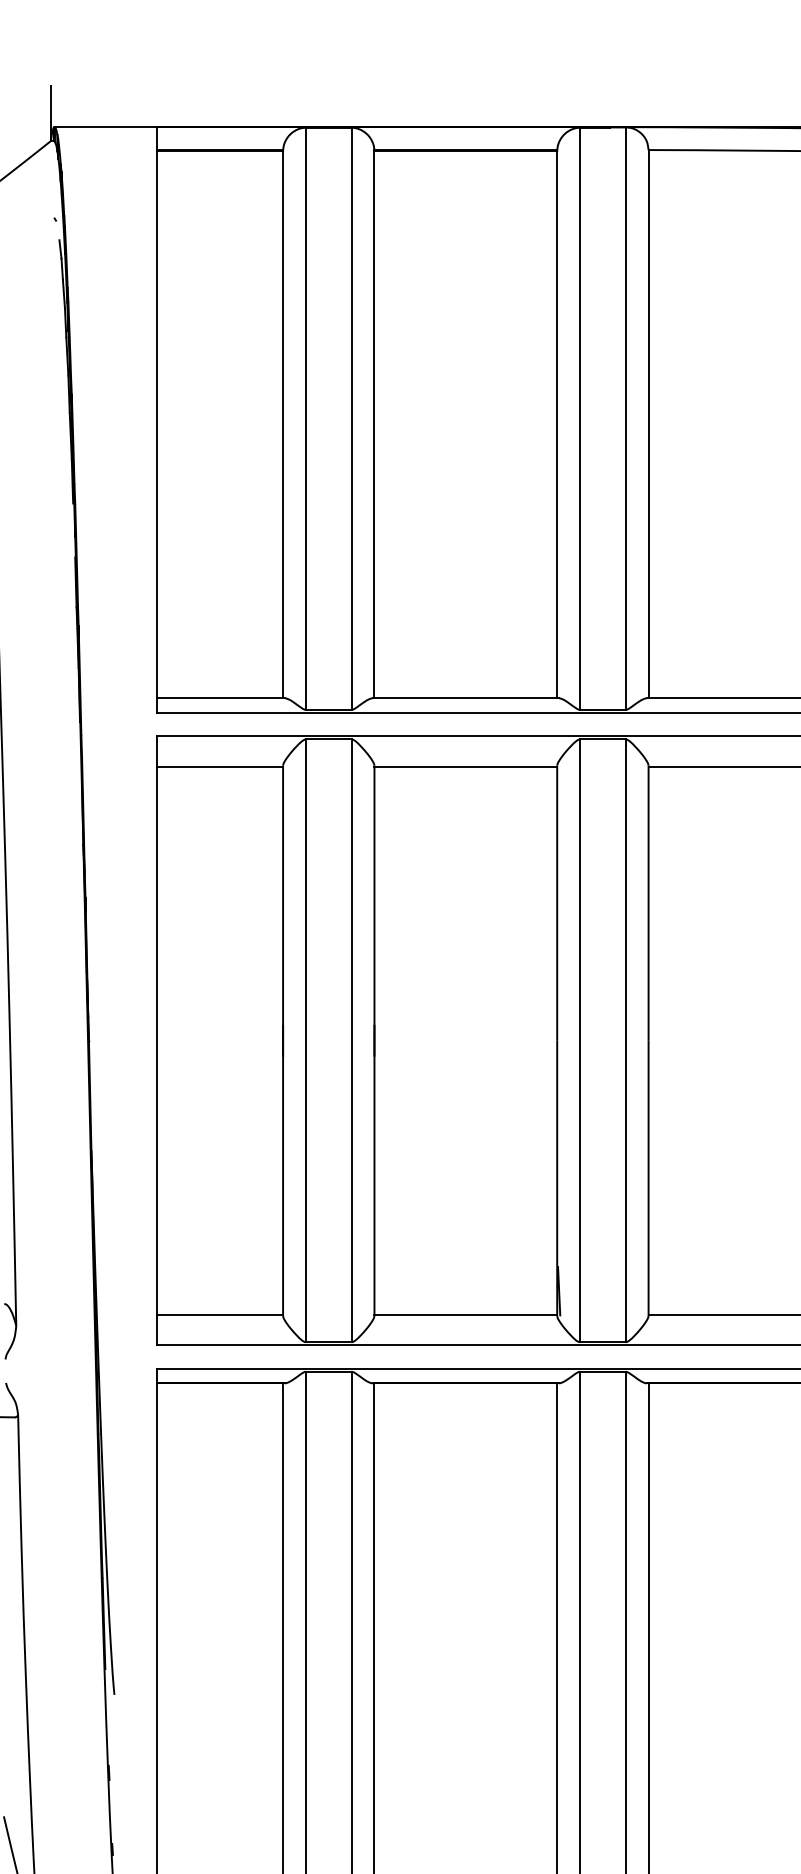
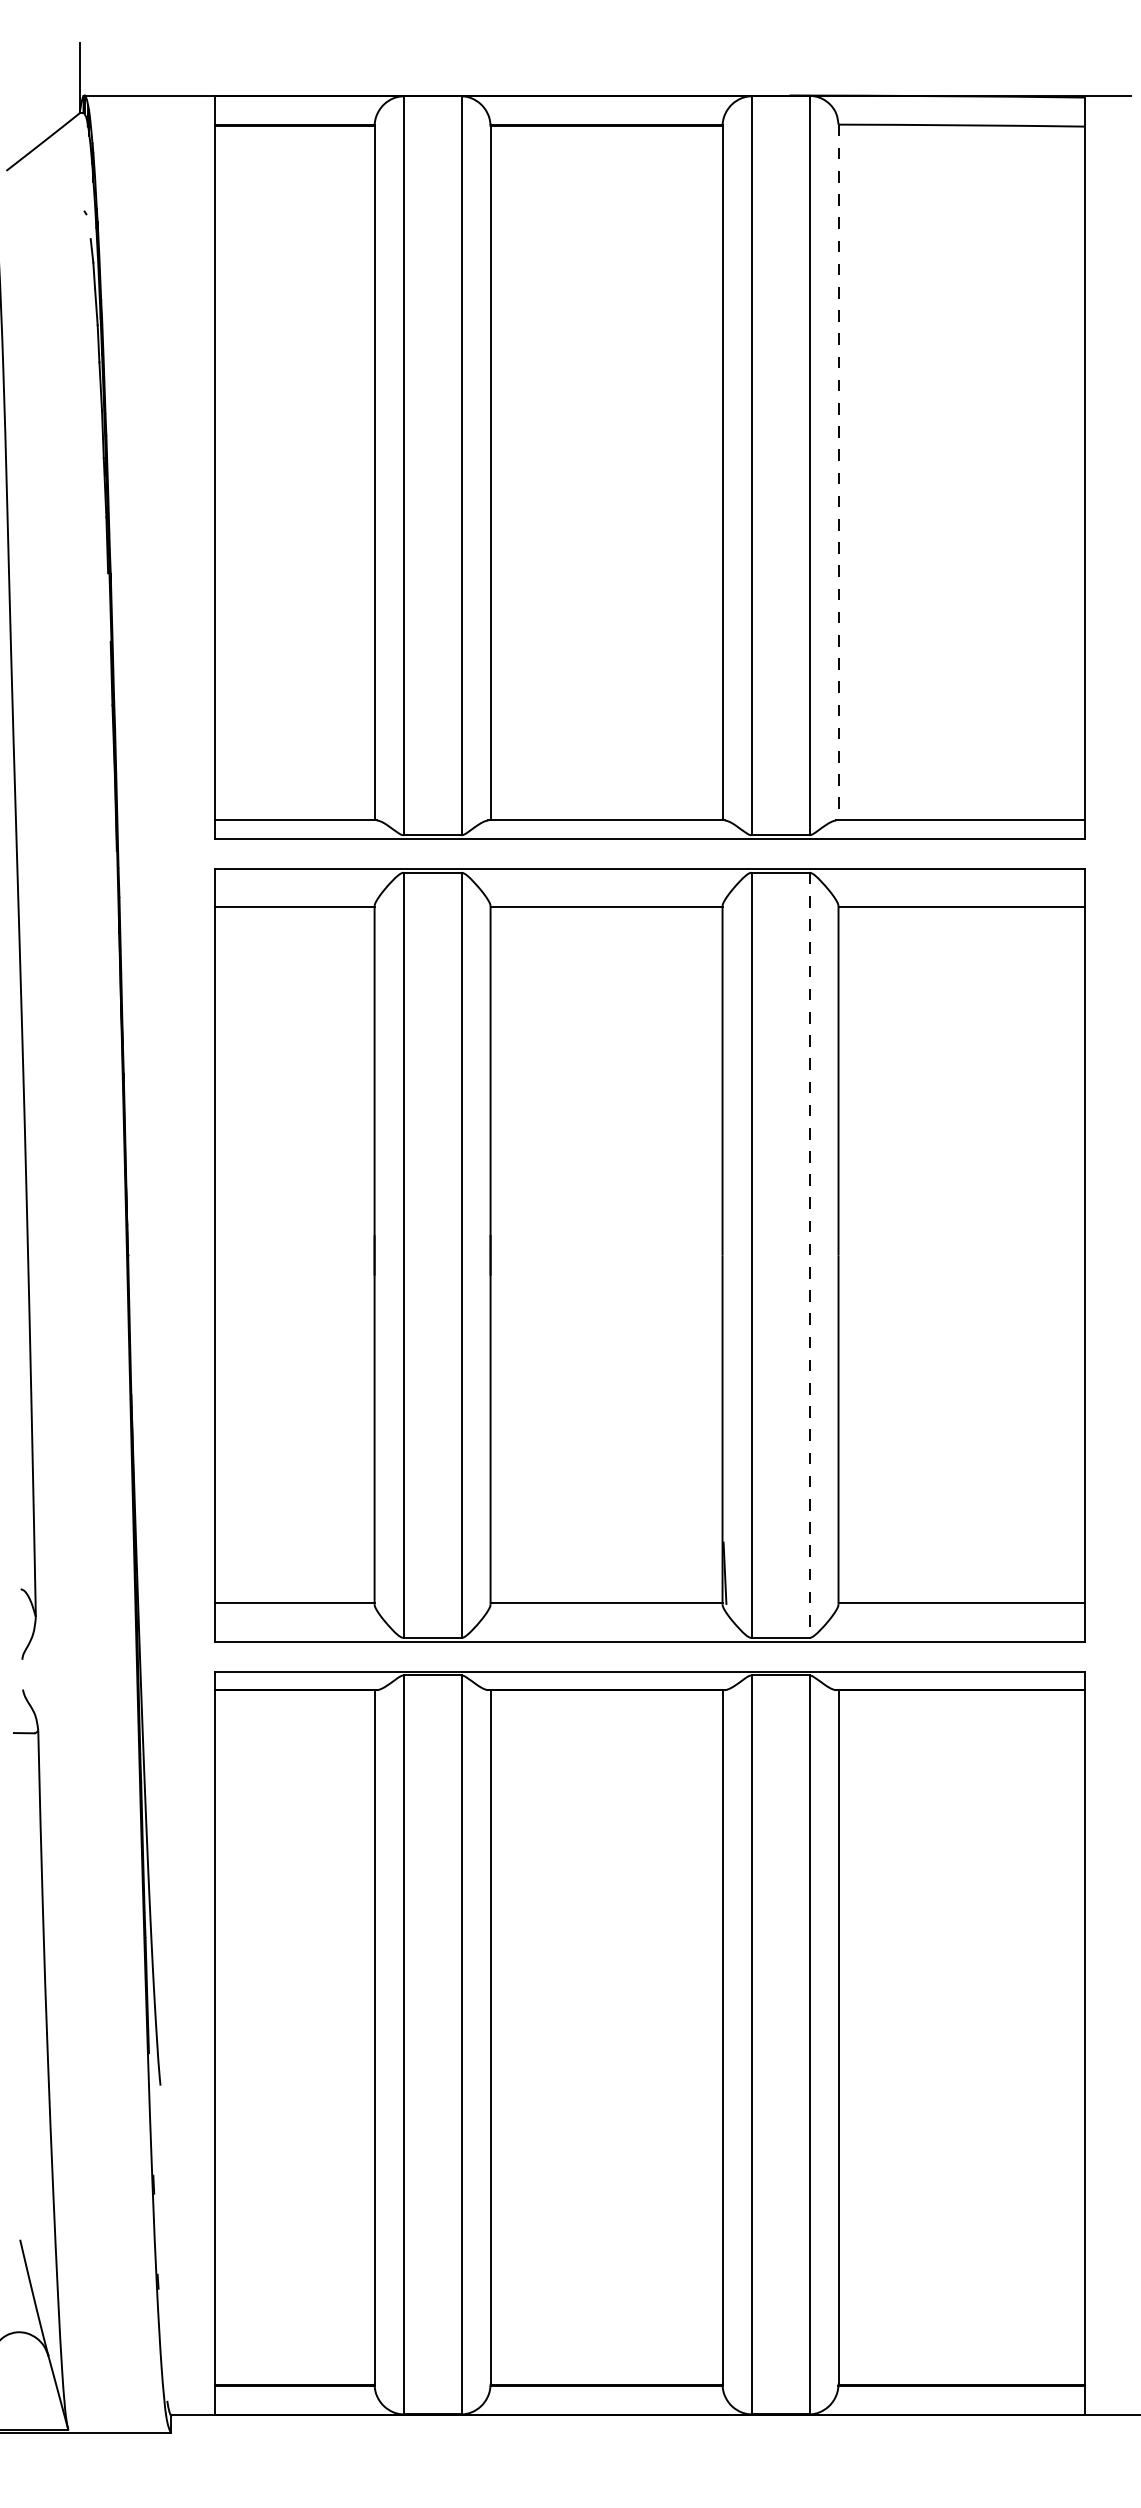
line: (648, 424) -> (838, 472), solid -> dashed
line: (625, 1040) -> (809, 1255), solid -> dashed

